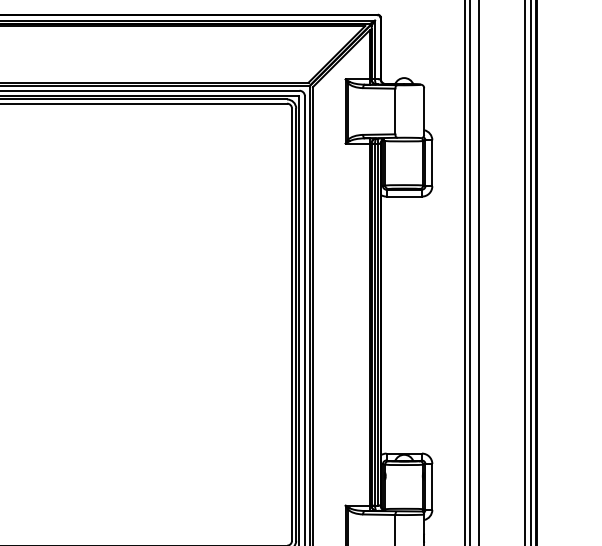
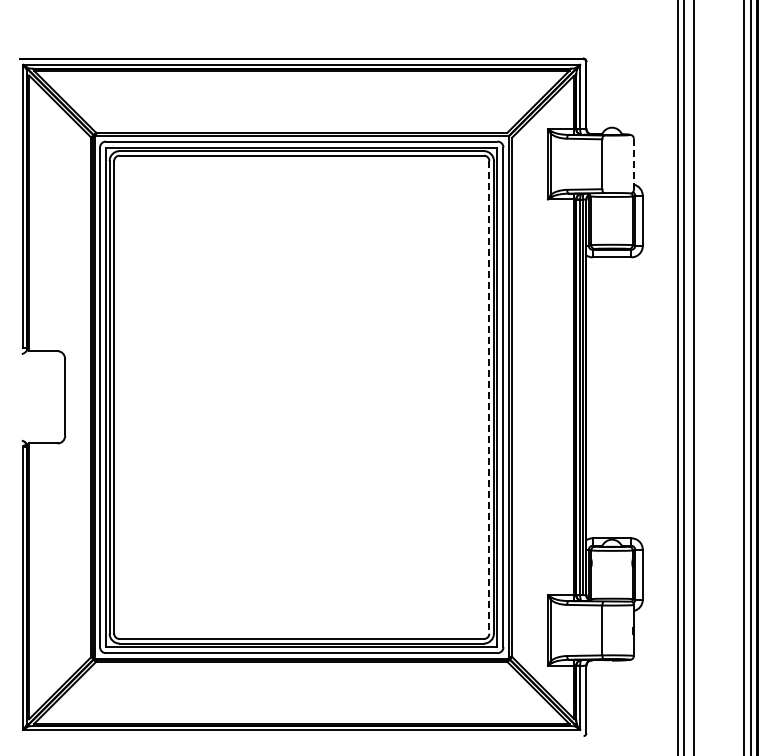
line: (423, 111) -> (633, 164), solid -> dashed
line: (292, 324) -> (489, 397), solid -> dashed

